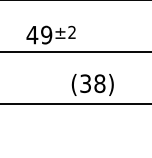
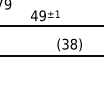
text: (71, 31) -> (57, 13), ±2 -> ±1

